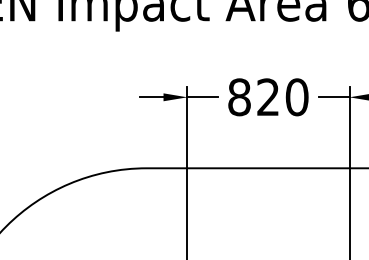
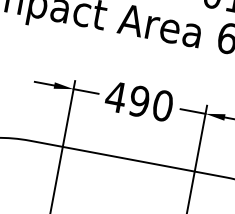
text: (253, 97) -> (127, 99), 820 -> 490

